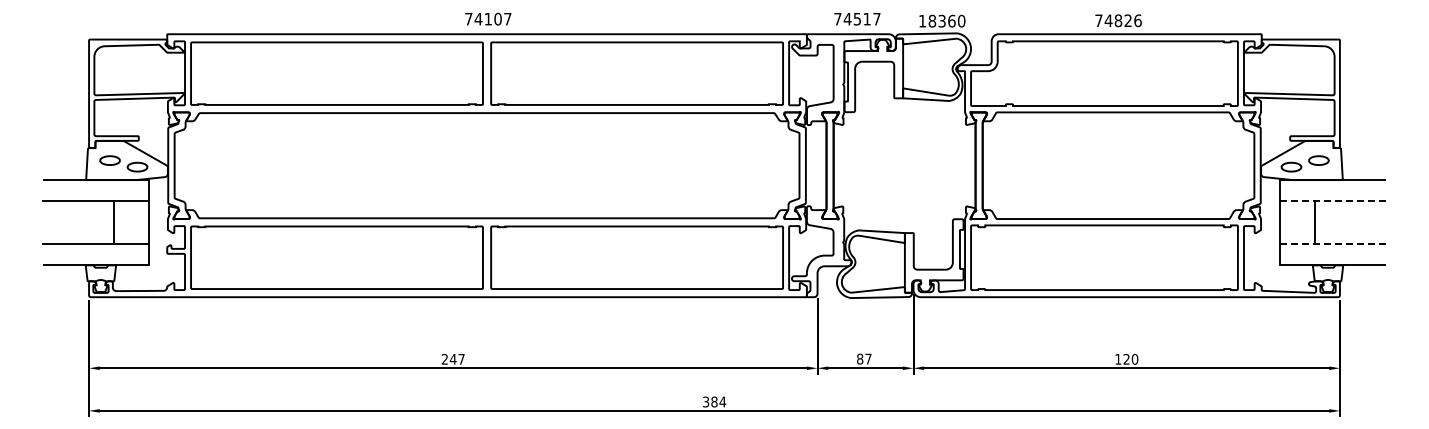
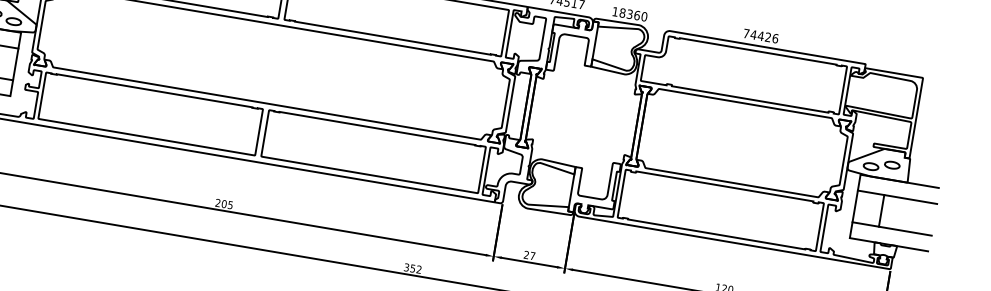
text: (1118, 20) -> (761, 35), 74826 -> 74426
line: (1332, 201) -> (897, 197), dashed -> solid
line: (1332, 244) -> (891, 229), dashed -> solid
text: (456, 358) -> (226, 203), 247 -> 205
text: (860, 358) -> (526, 254), 87 -> 27
text: (718, 401) -> (416, 268), 384 -> 352

